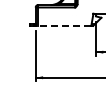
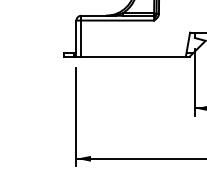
line: (63, 25) -> (131, 55), dashed -> solid

